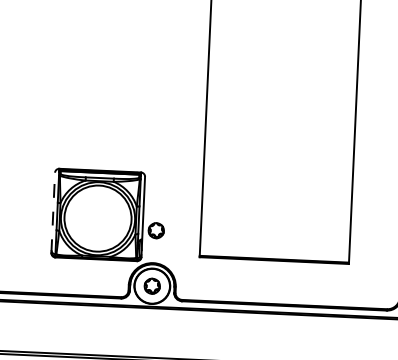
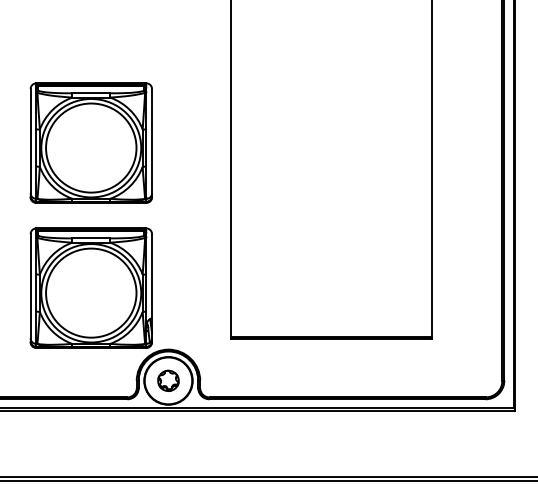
part: (102, 106) -> (90, 142), added
line: (53, 212) -> (30, 287), dashed -> solid
part: (156, 230) -> (170, 305), removed

